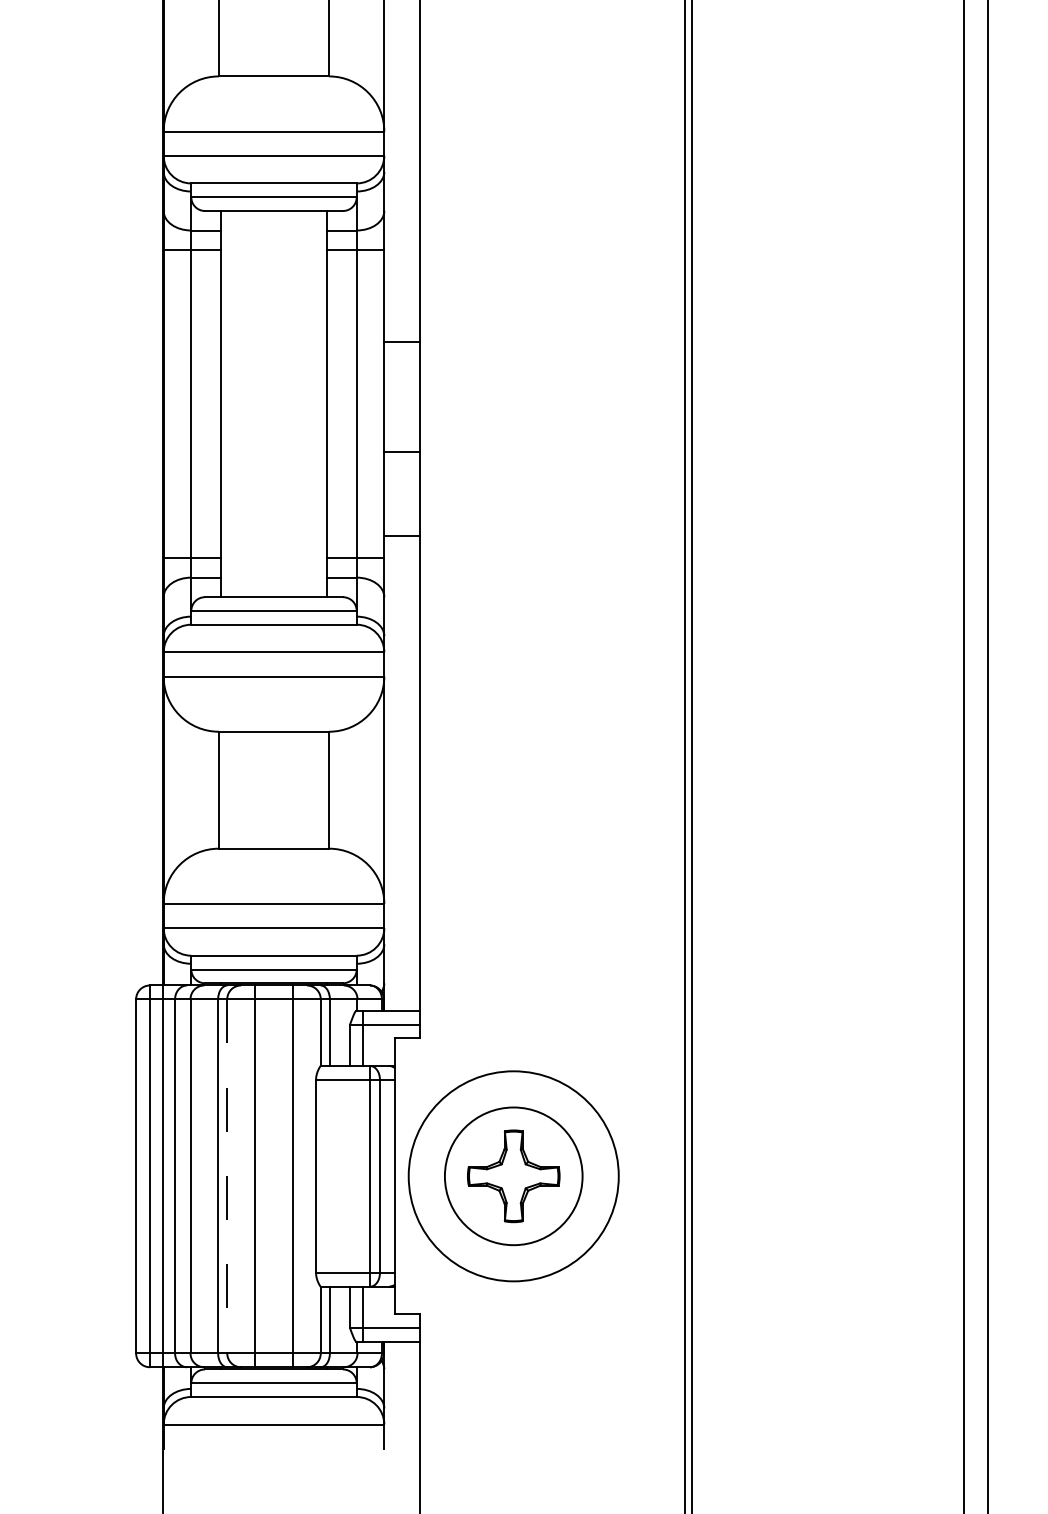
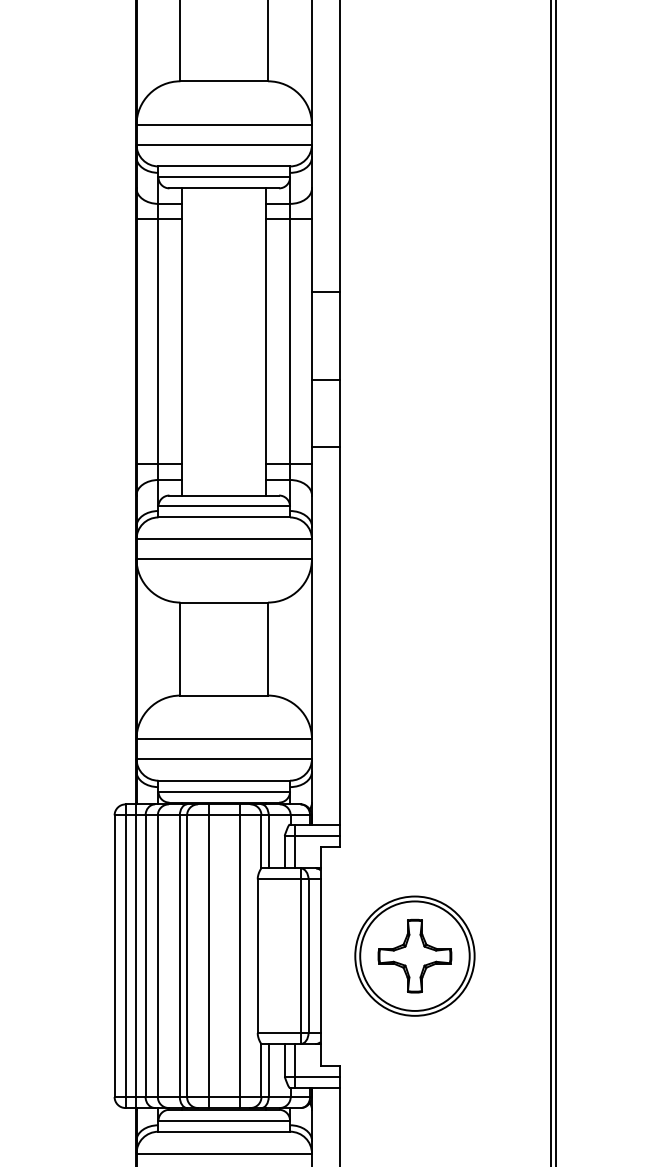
line: (227, 1176) -> (187, 956), dashed -> solid
circle: (513, 1176) -> (414, 956), size x0.71

